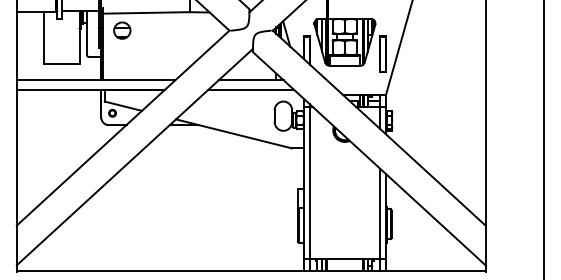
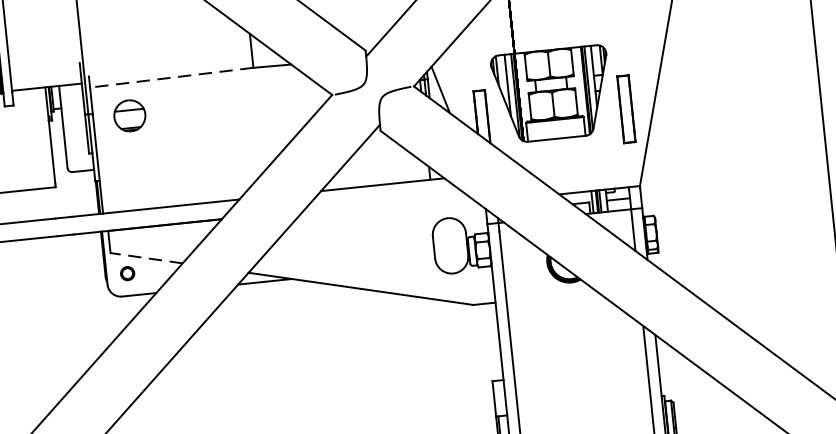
line: (145, 12) -> (170, 77), solid -> dashed
line: (251, 89) -> (385, 201), removed
line: (122, 106) -> (145, 258), solid -> dashed

